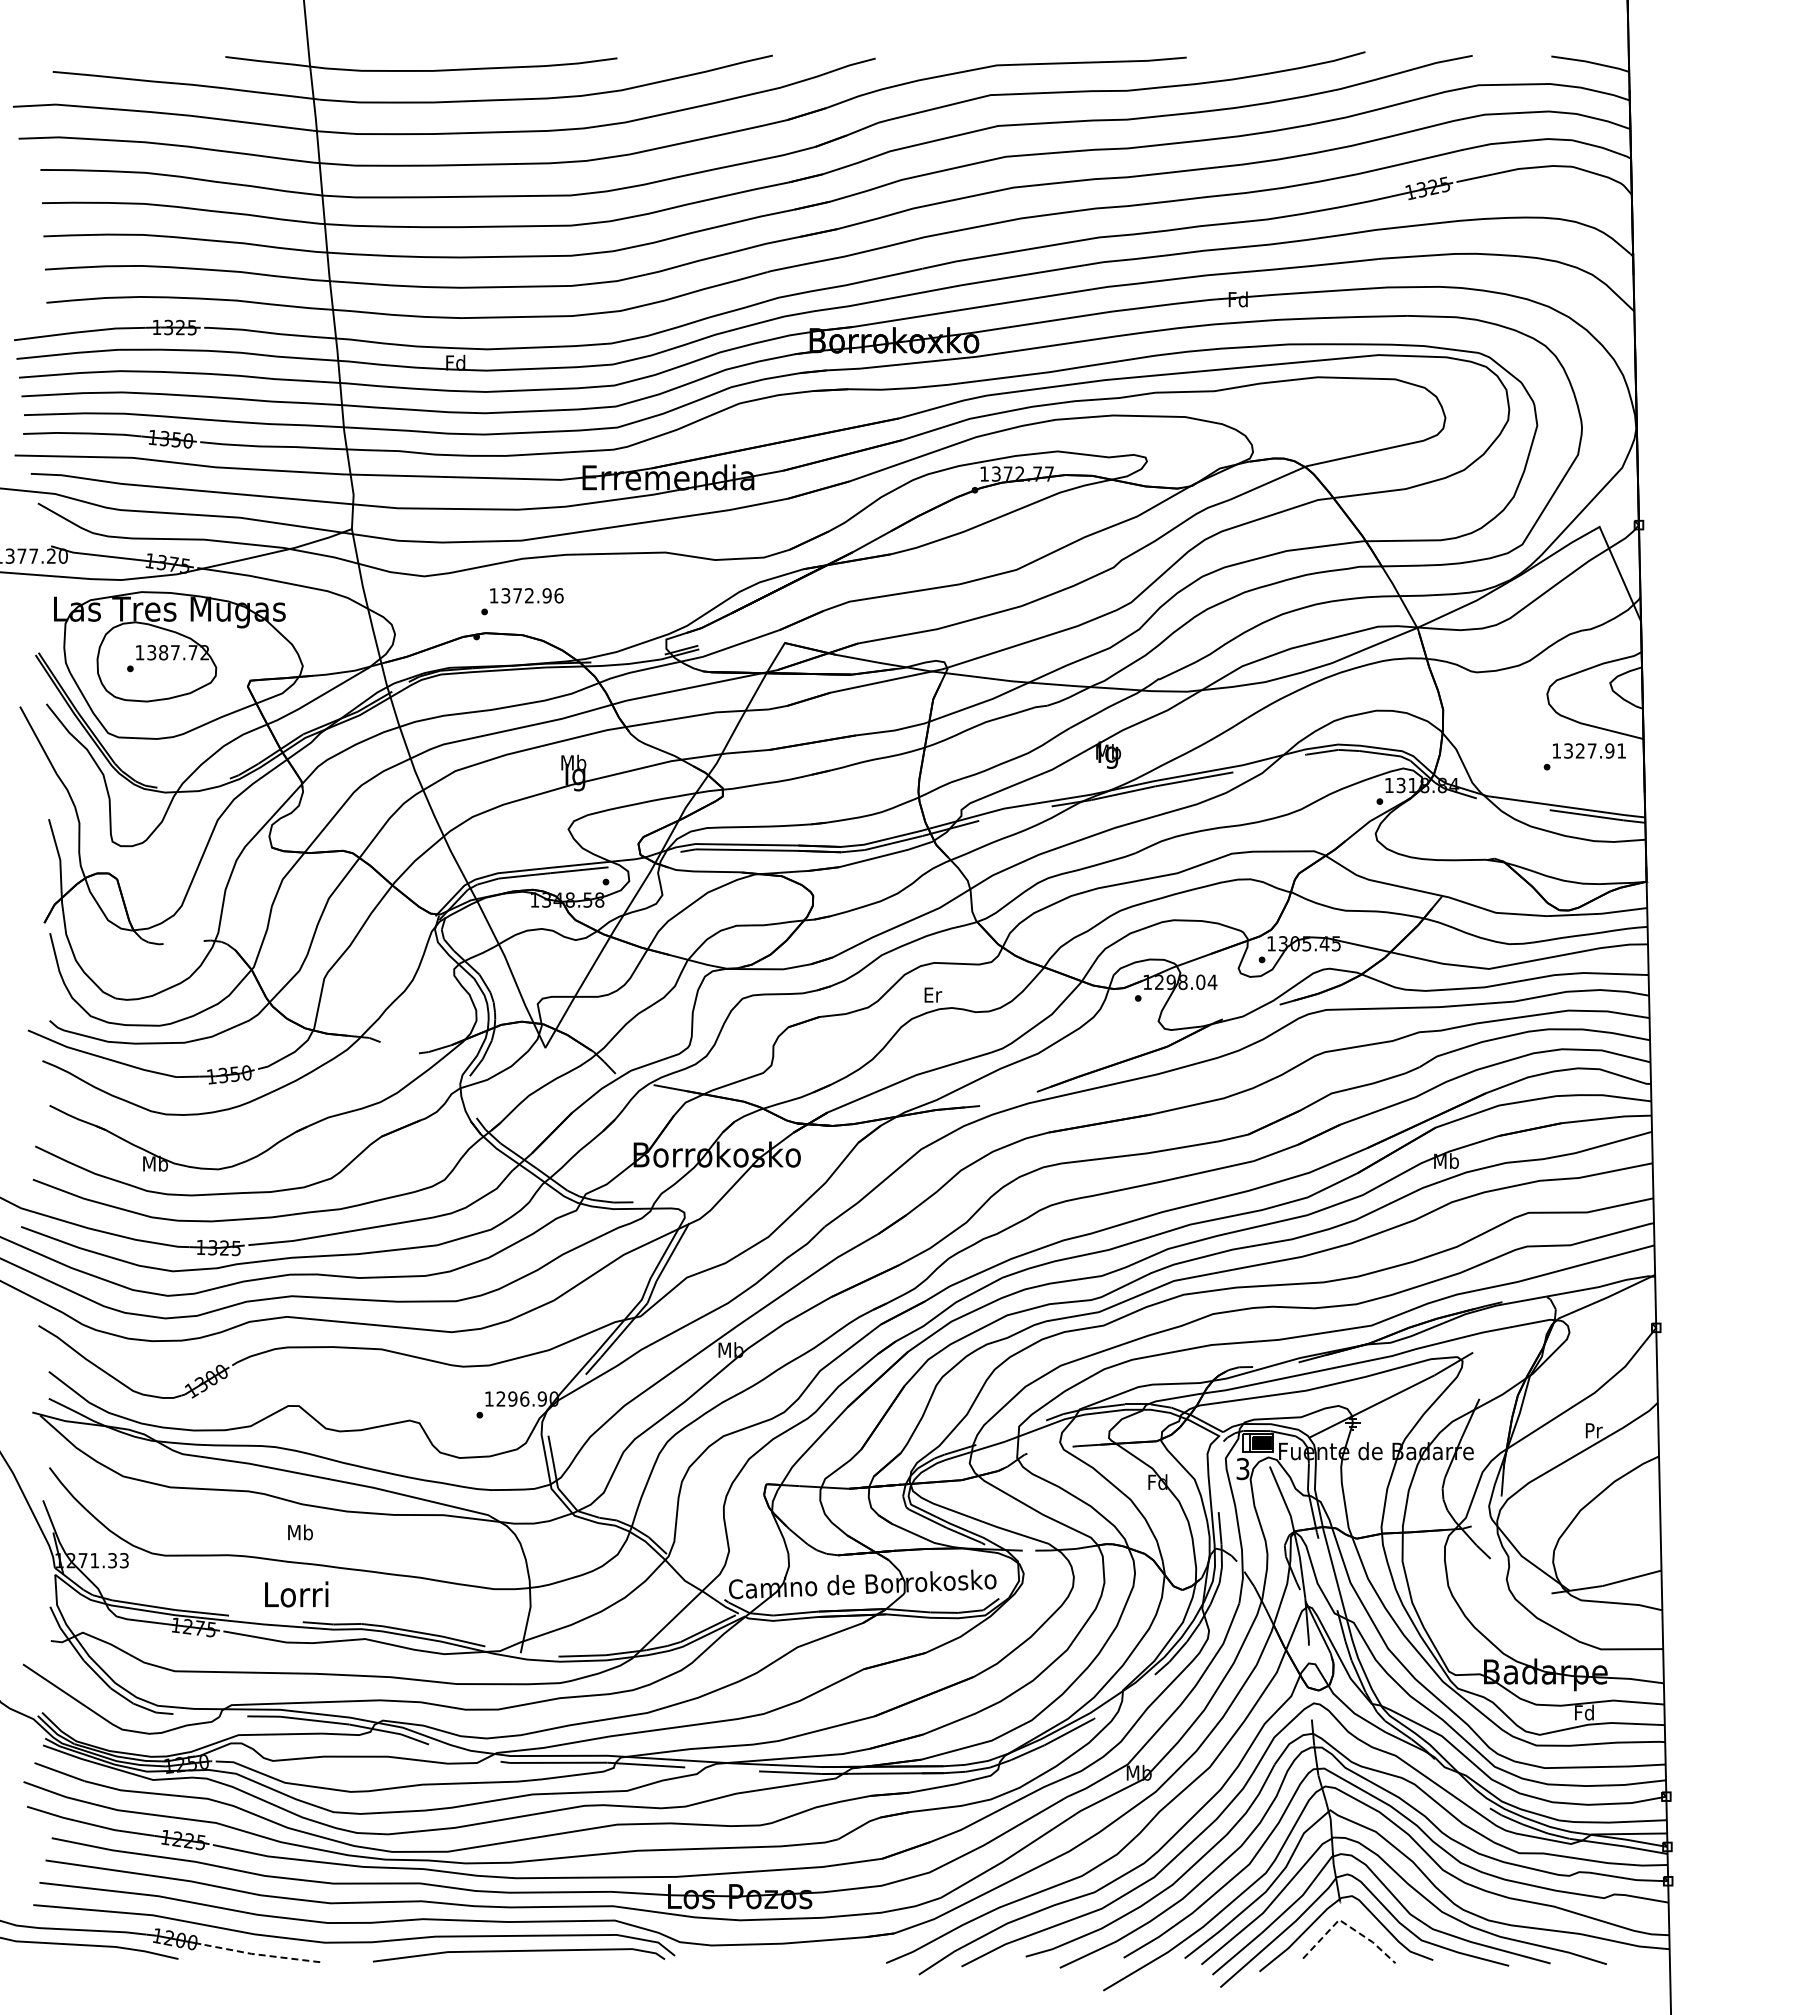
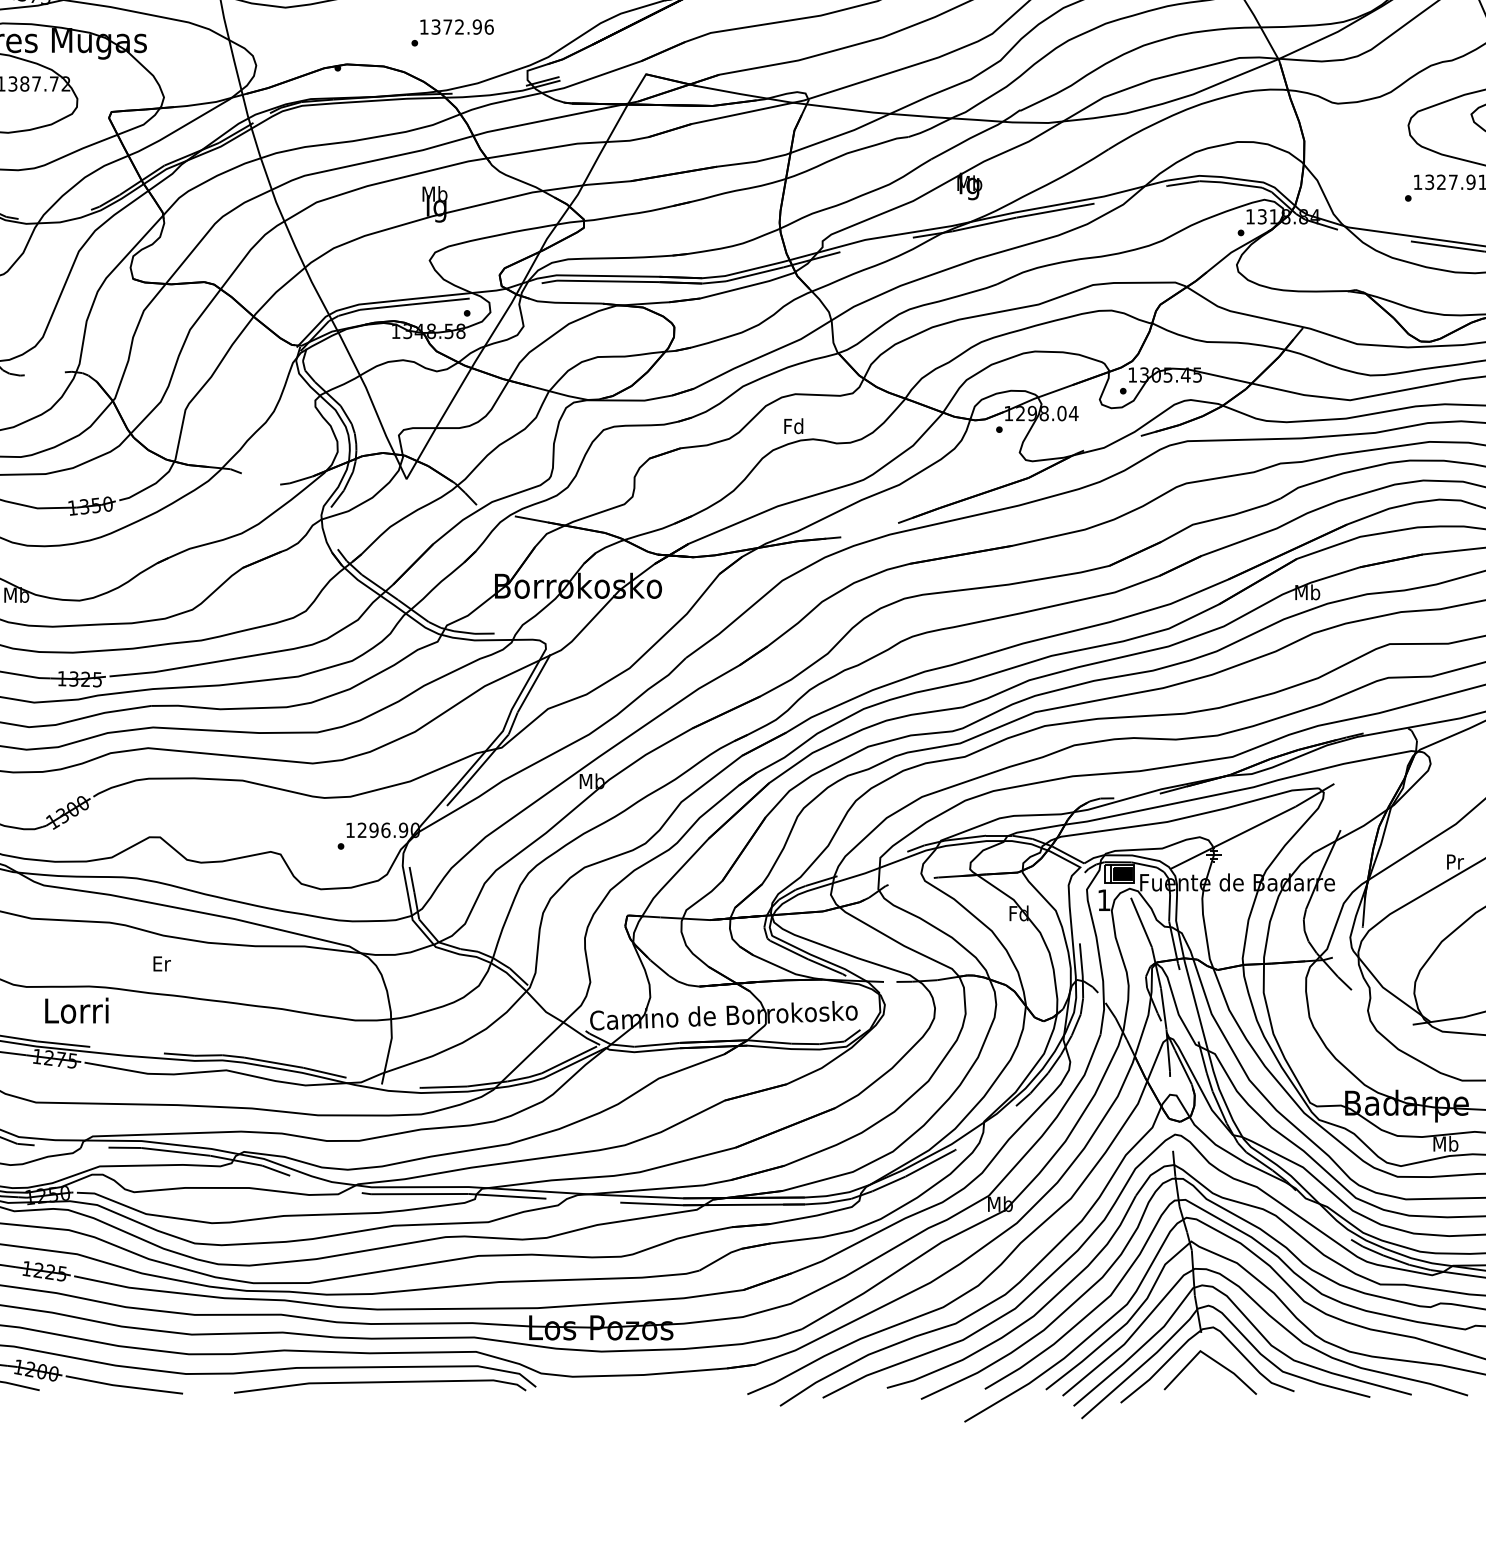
text: (522, 601) -> (452, 32), moved
text: (932, 994) -> (793, 425), Er -> Fd
text: (1242, 1469) -> (1103, 900), 3 -> 1
text: (300, 1532) -> (161, 963), Mb -> Er
text: (296, 1594) -> (76, 1010), moved
text: (1584, 1712) -> (1445, 1143), Fd -> Mb
line: (1346, 1924) -> (1207, 1355), dashed -> solid
line: (262, 1955) -> (123, 1386), dashed -> solid

